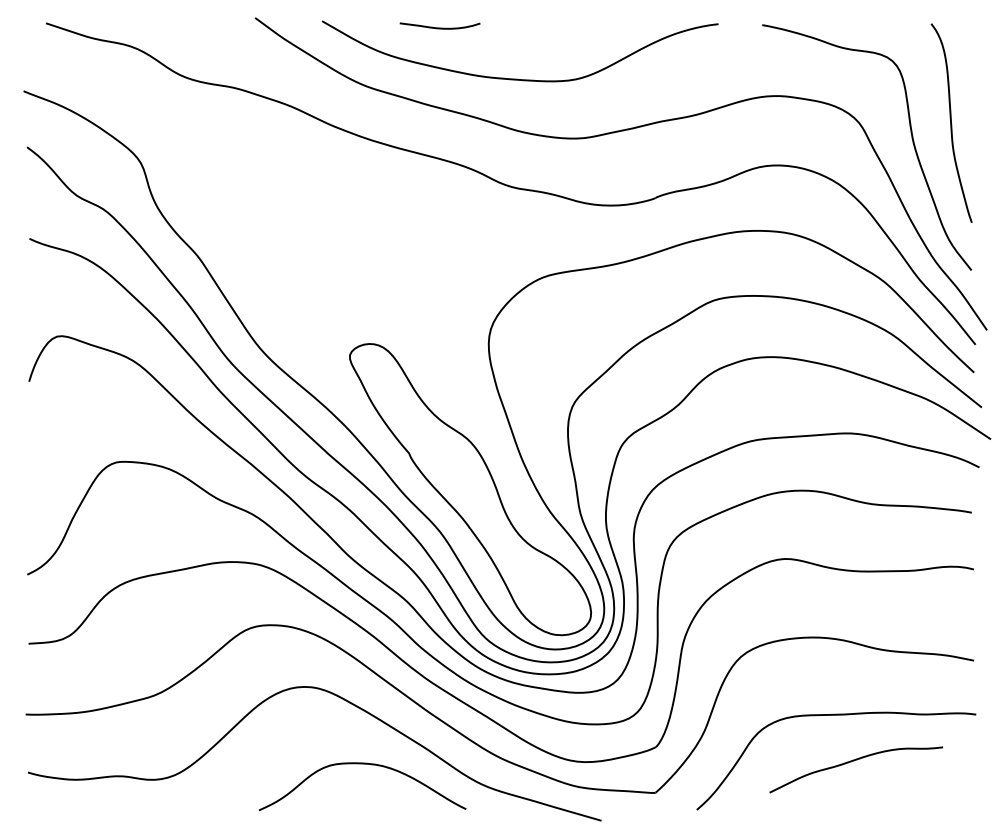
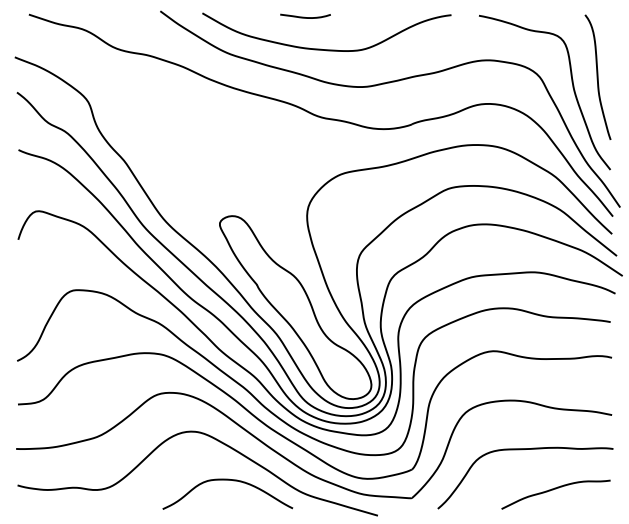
curve: (438, 26) -> (304, 16), moved
curve: (852, 763) -> (553, 490), moved

